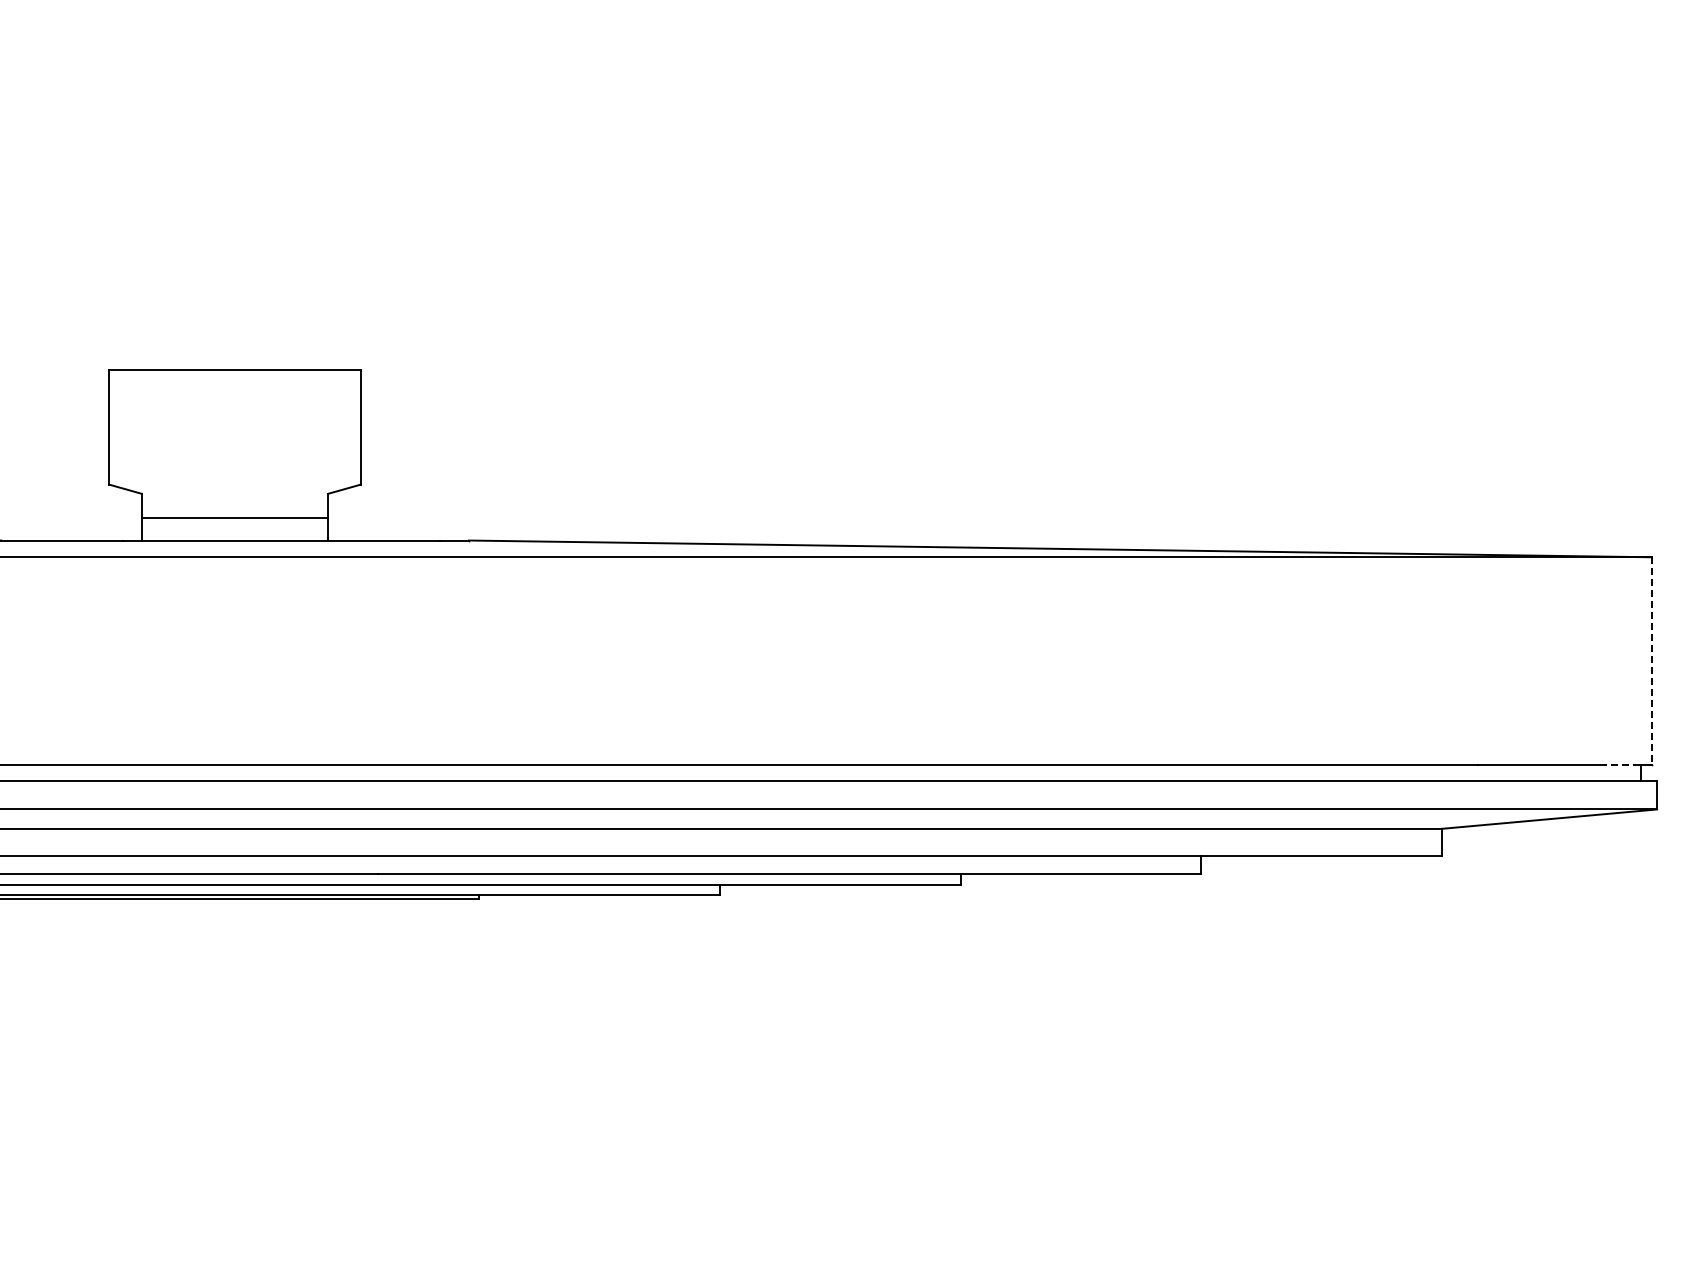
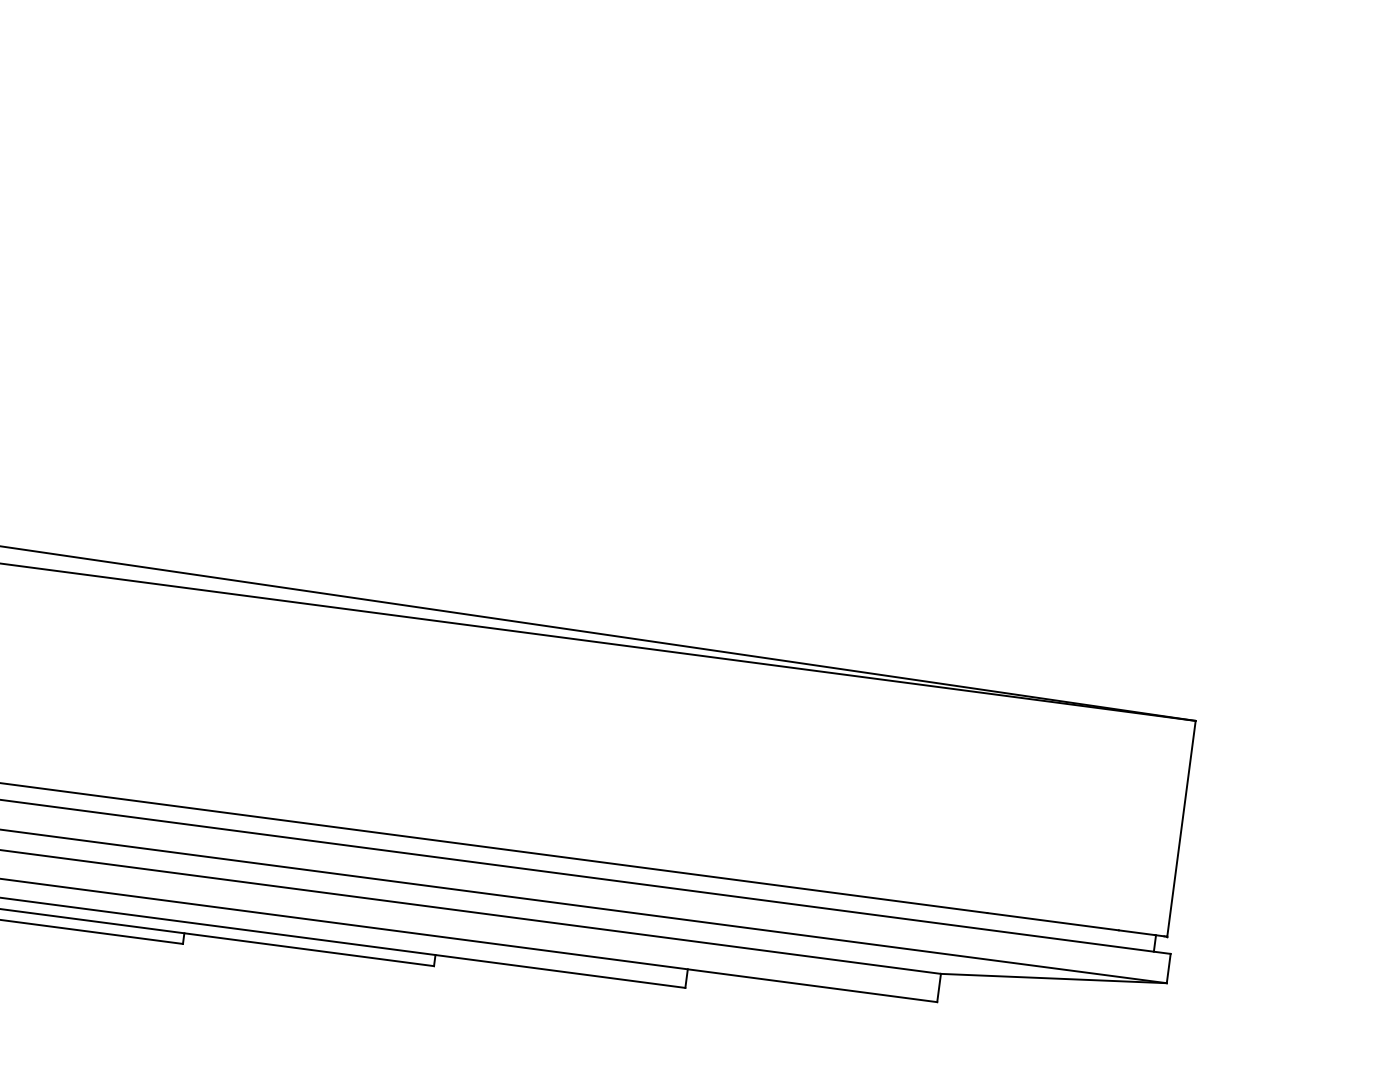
line: (1651, 661) -> (1181, 828), dashed -> solid
line: (1621, 765) -> (1135, 932), dashed -> solid

